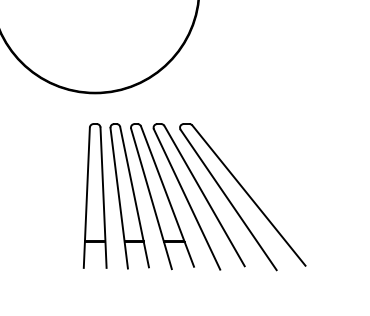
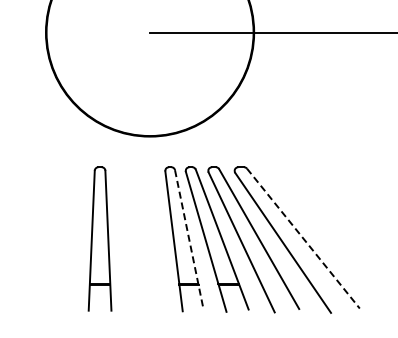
part: (94, 195) -> (99, 238), moved
line: (249, 195) -> (303, 238), solid -> dashed
line: (134, 197) -> (189, 240), solid -> dashed

